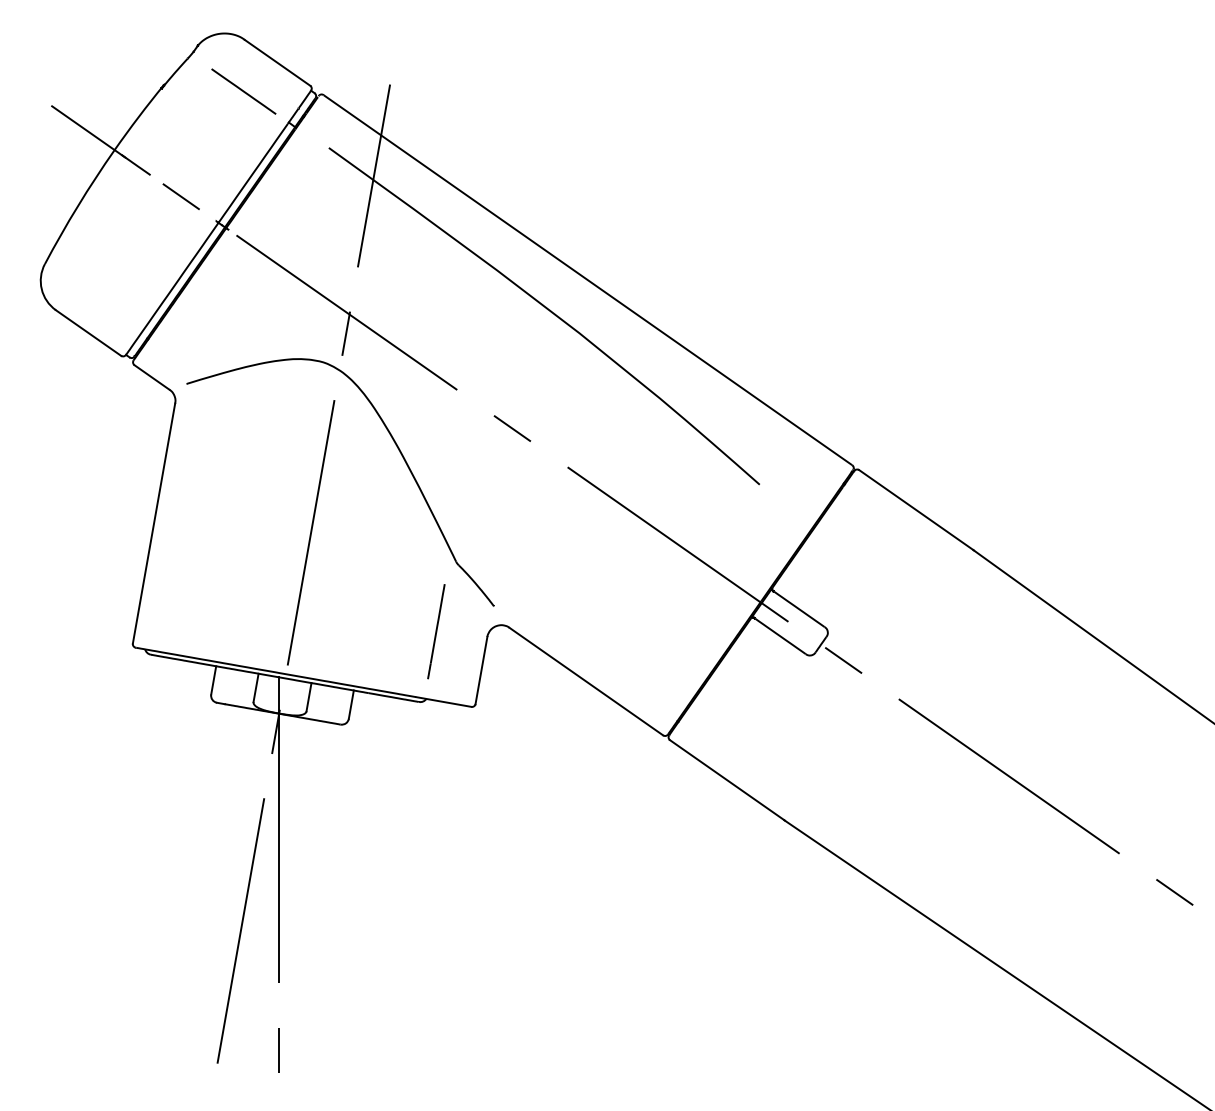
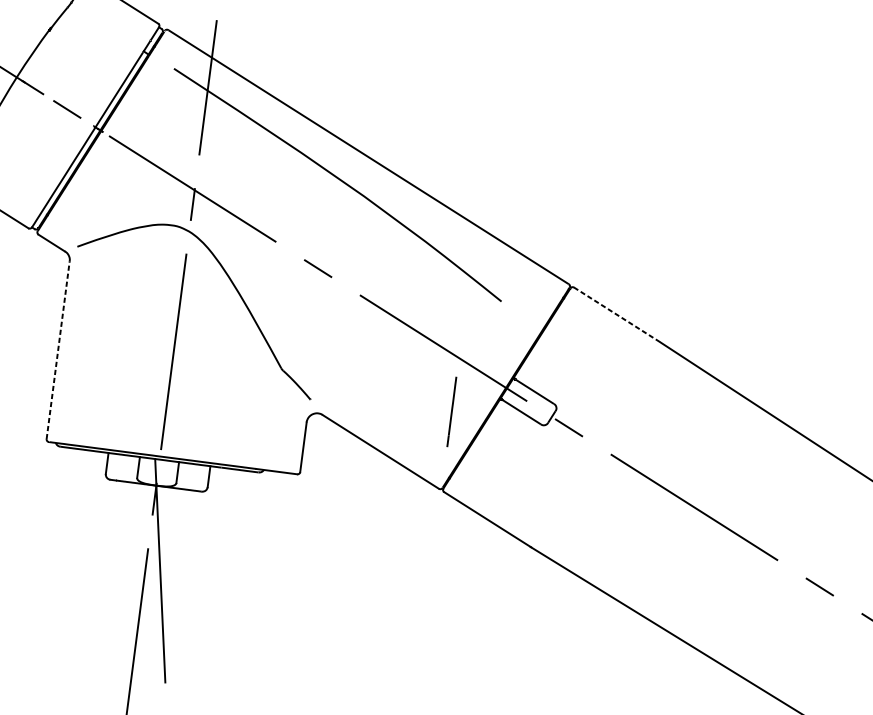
line: (243, 91) -> (109, 30), removed
line: (916, 510) -> (617, 315), solid -> dashed
line: (154, 523) -> (58, 350), solid -> dashed
line: (436, 631) -> (451, 411), moved

